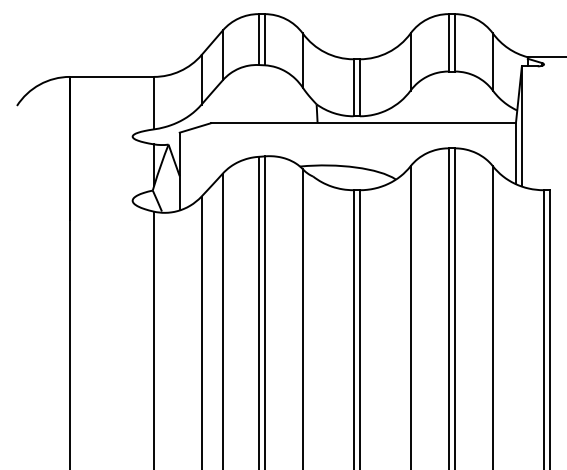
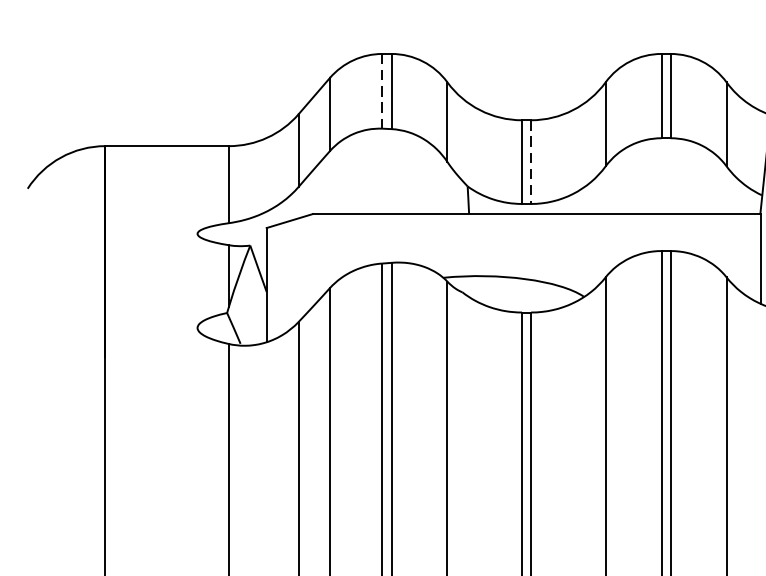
line: (258, 40) -> (382, 92), solid -> dashed
line: (359, 87) -> (530, 161), solid -> dashed

